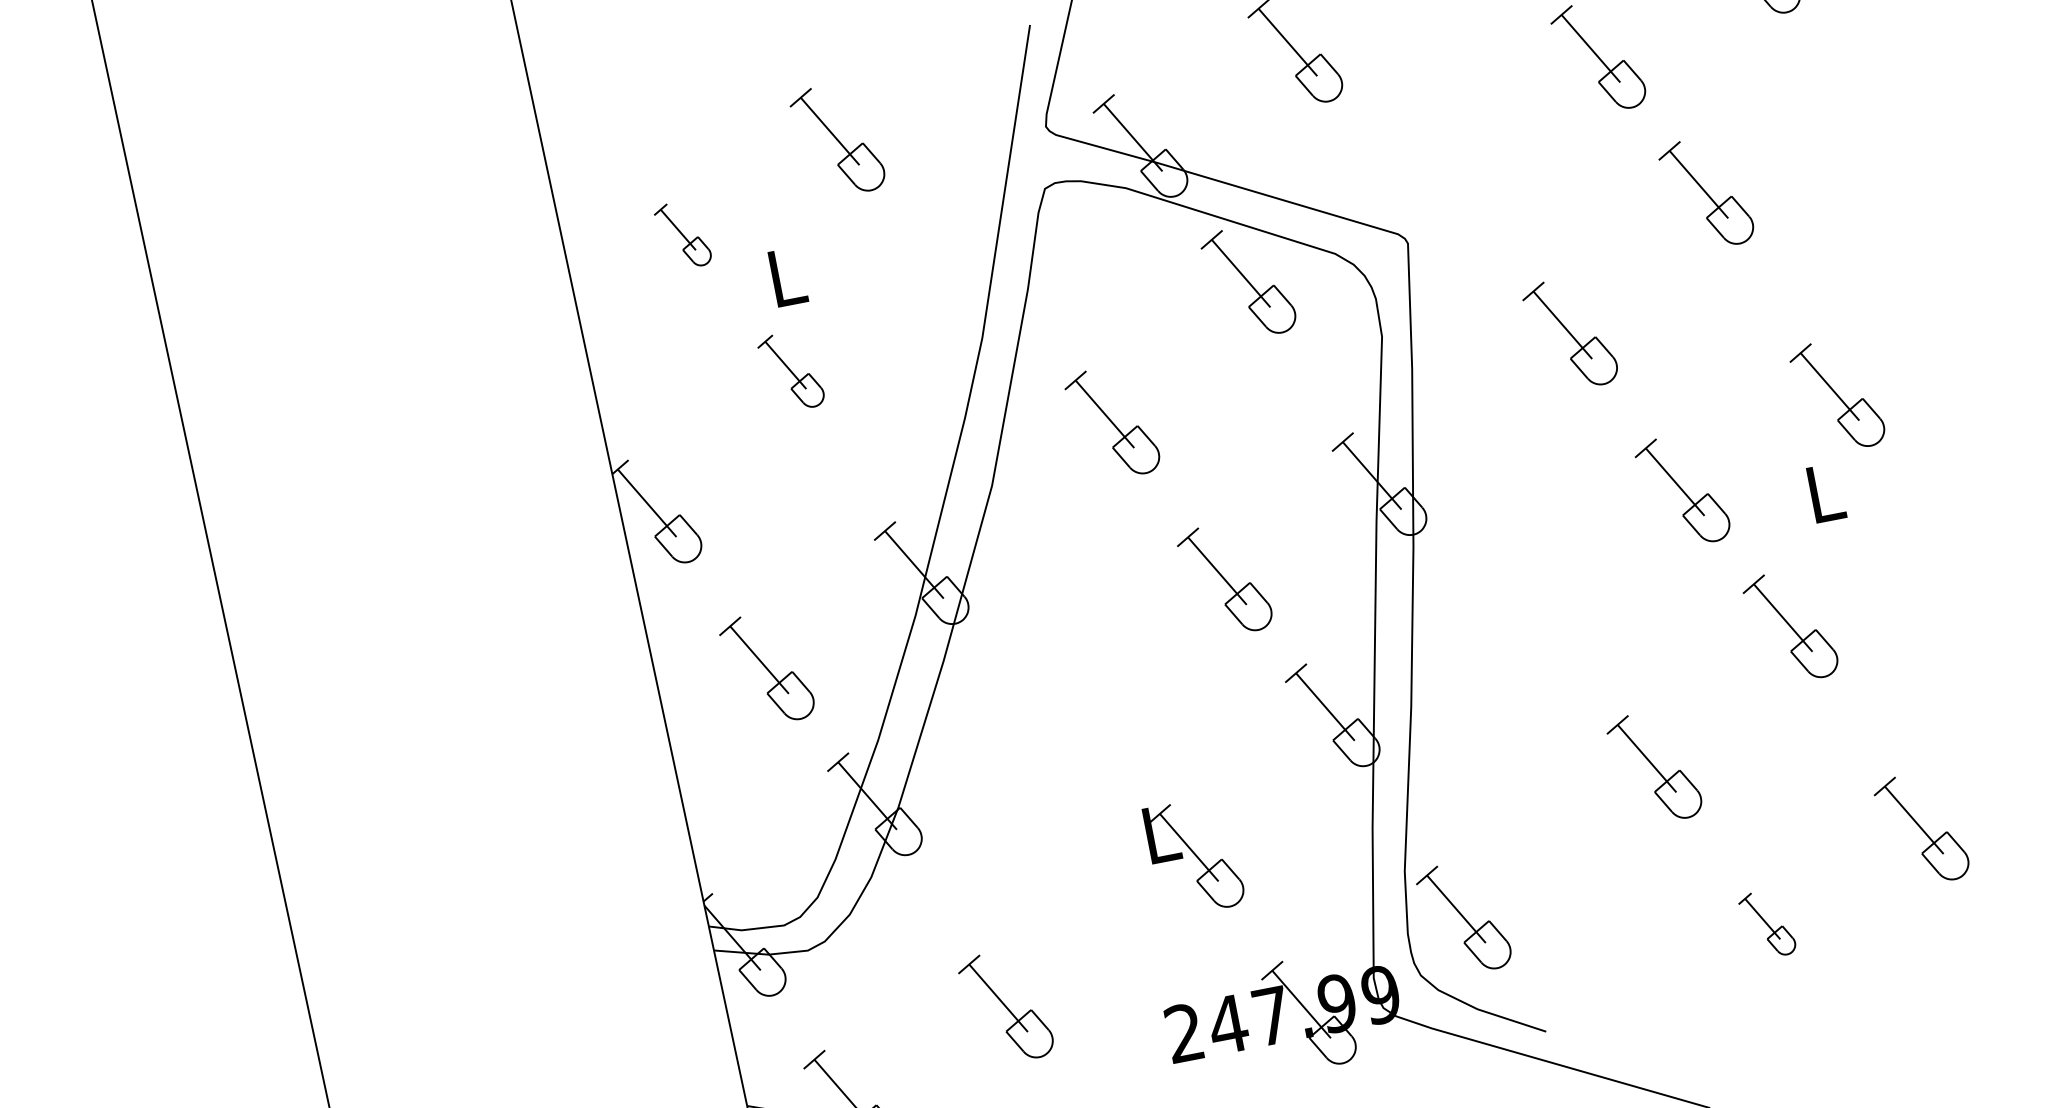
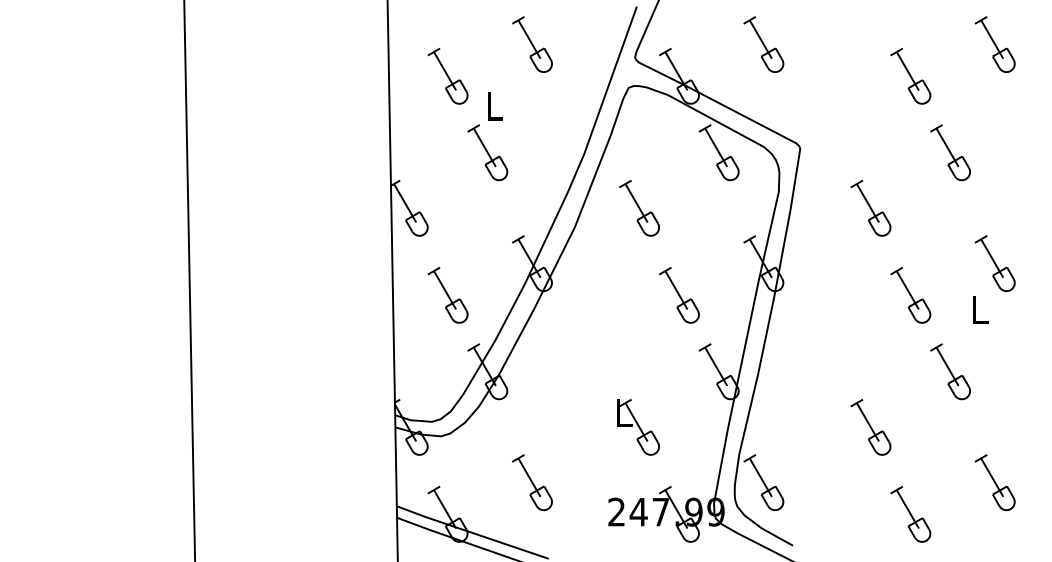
part: (681, 234) -> (447, 75), size x1.67
part: (790, 371) -> (487, 152), size x1.43
part: (1766, 924) -> (910, 514), size x1.67

